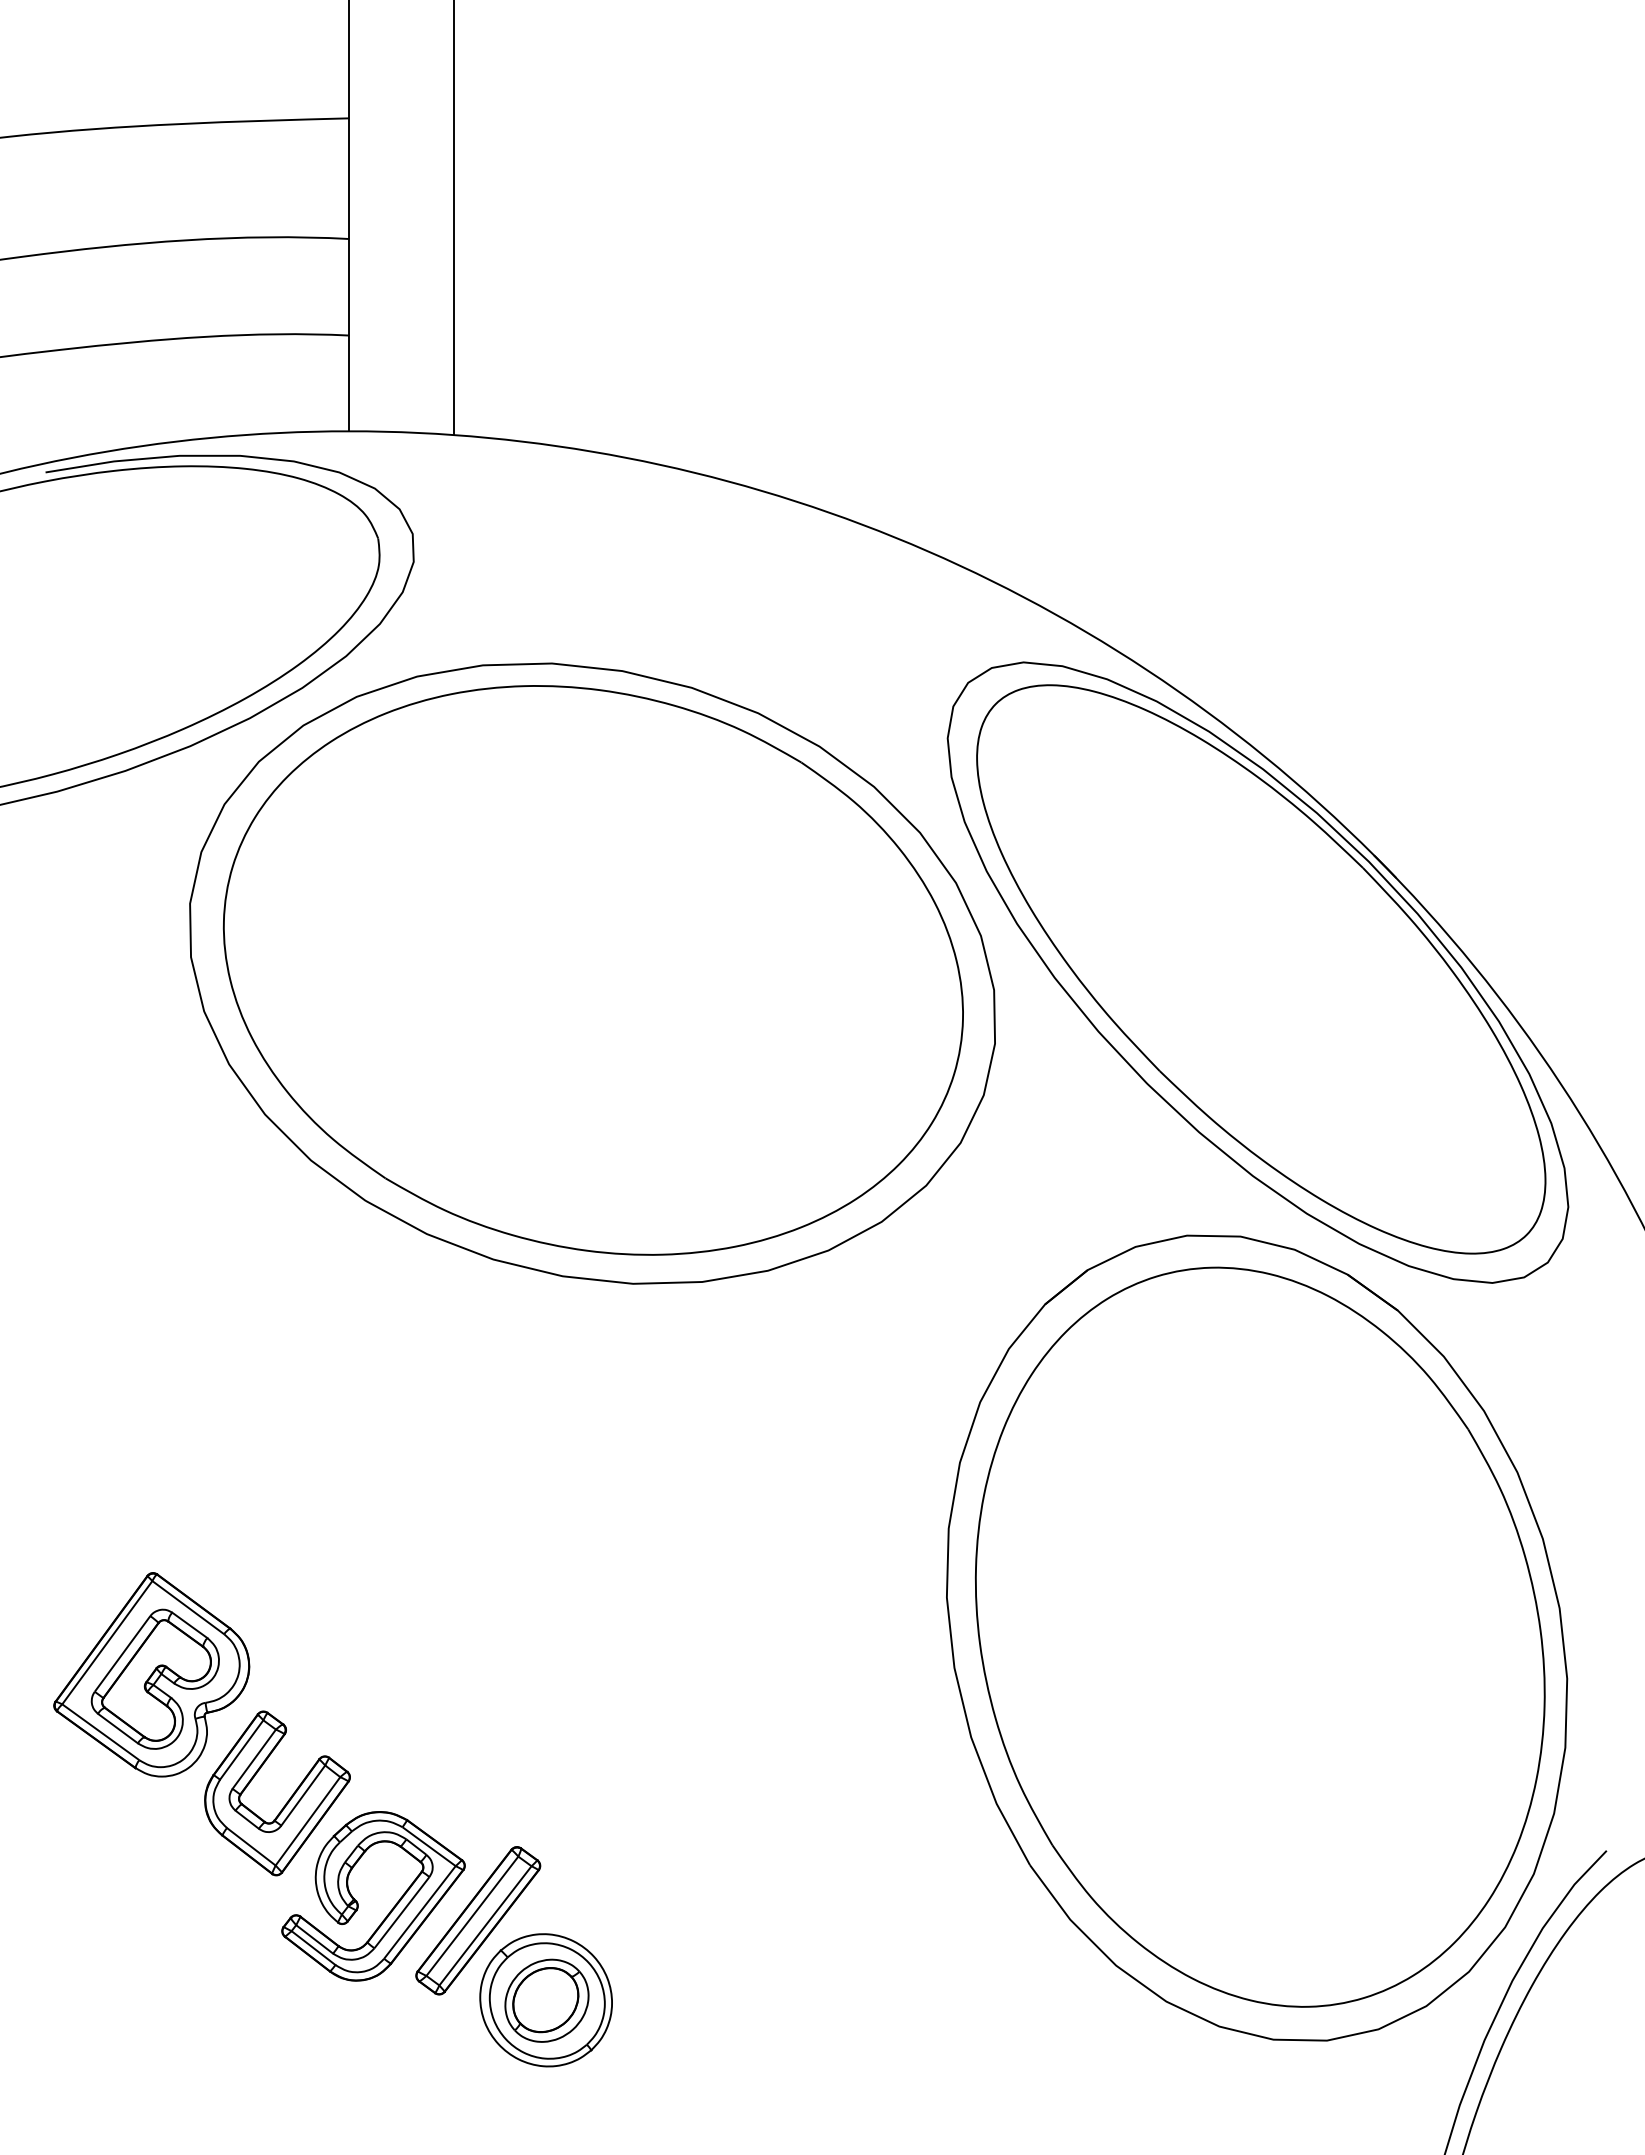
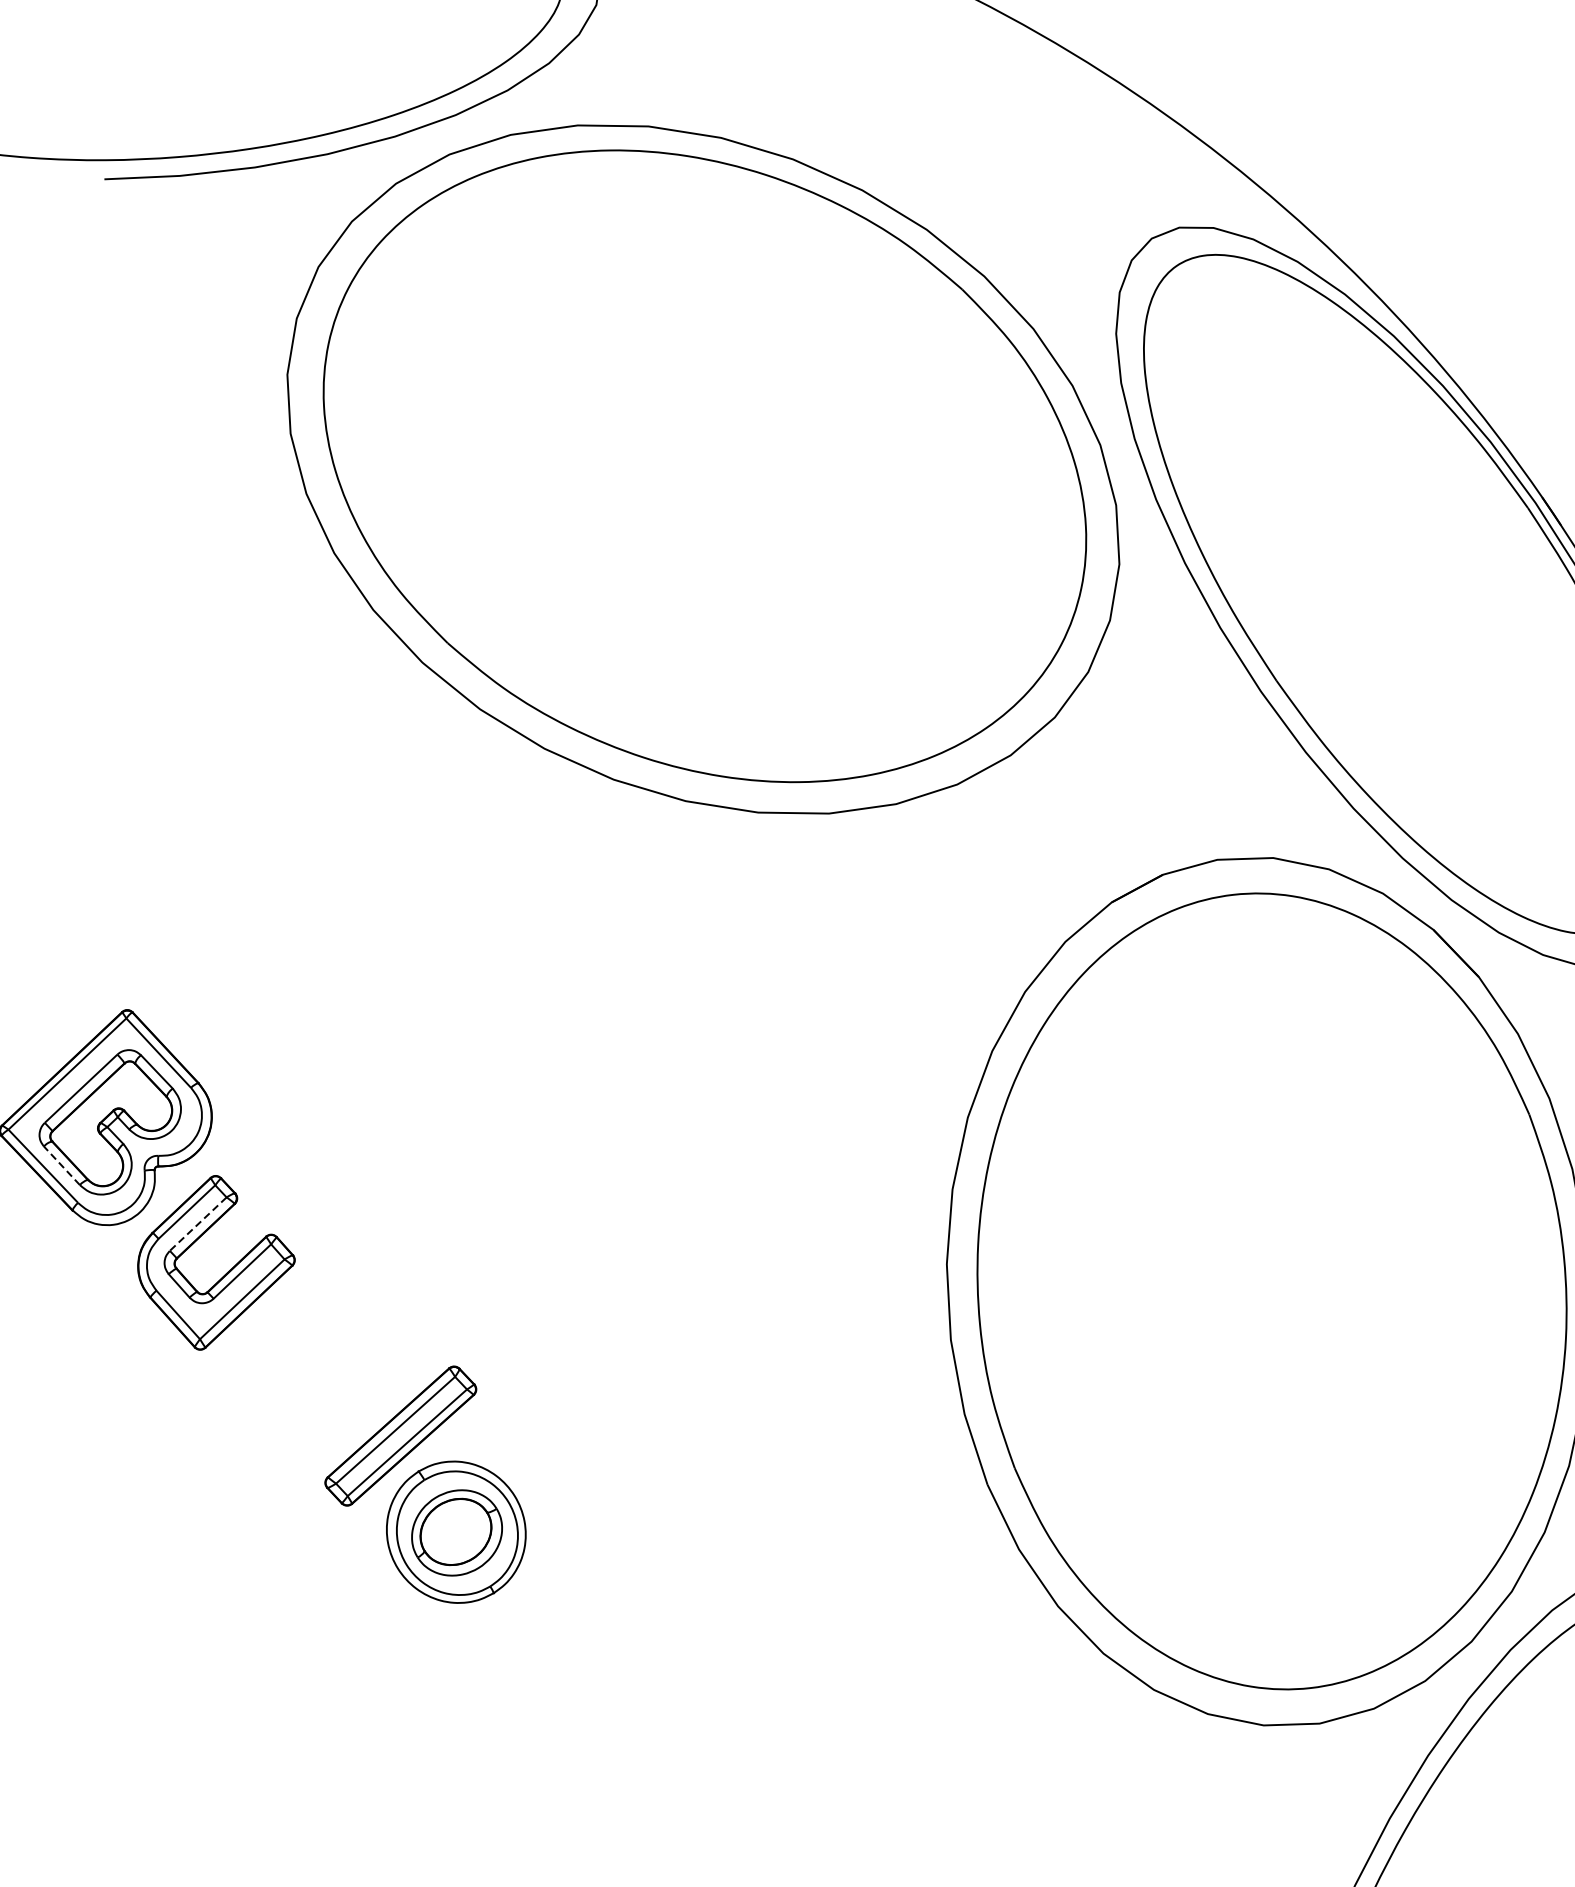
line: (118, 1728) -> (62, 1165), solid -> dashed
line: (254, 1759) -> (198, 1224), solid -> dashed
part: (358, 1903) -> (279, 1394), removed

